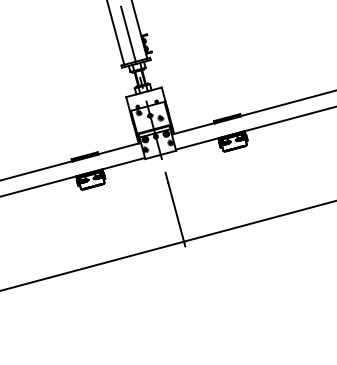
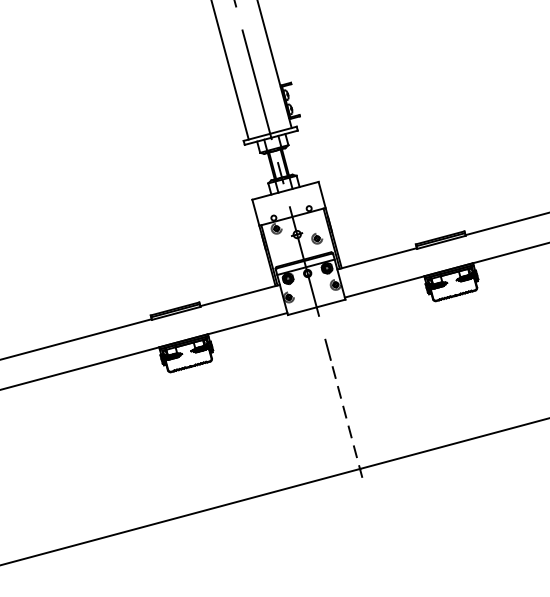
line: (176, 214) -> (345, 418), solid -> dashed

